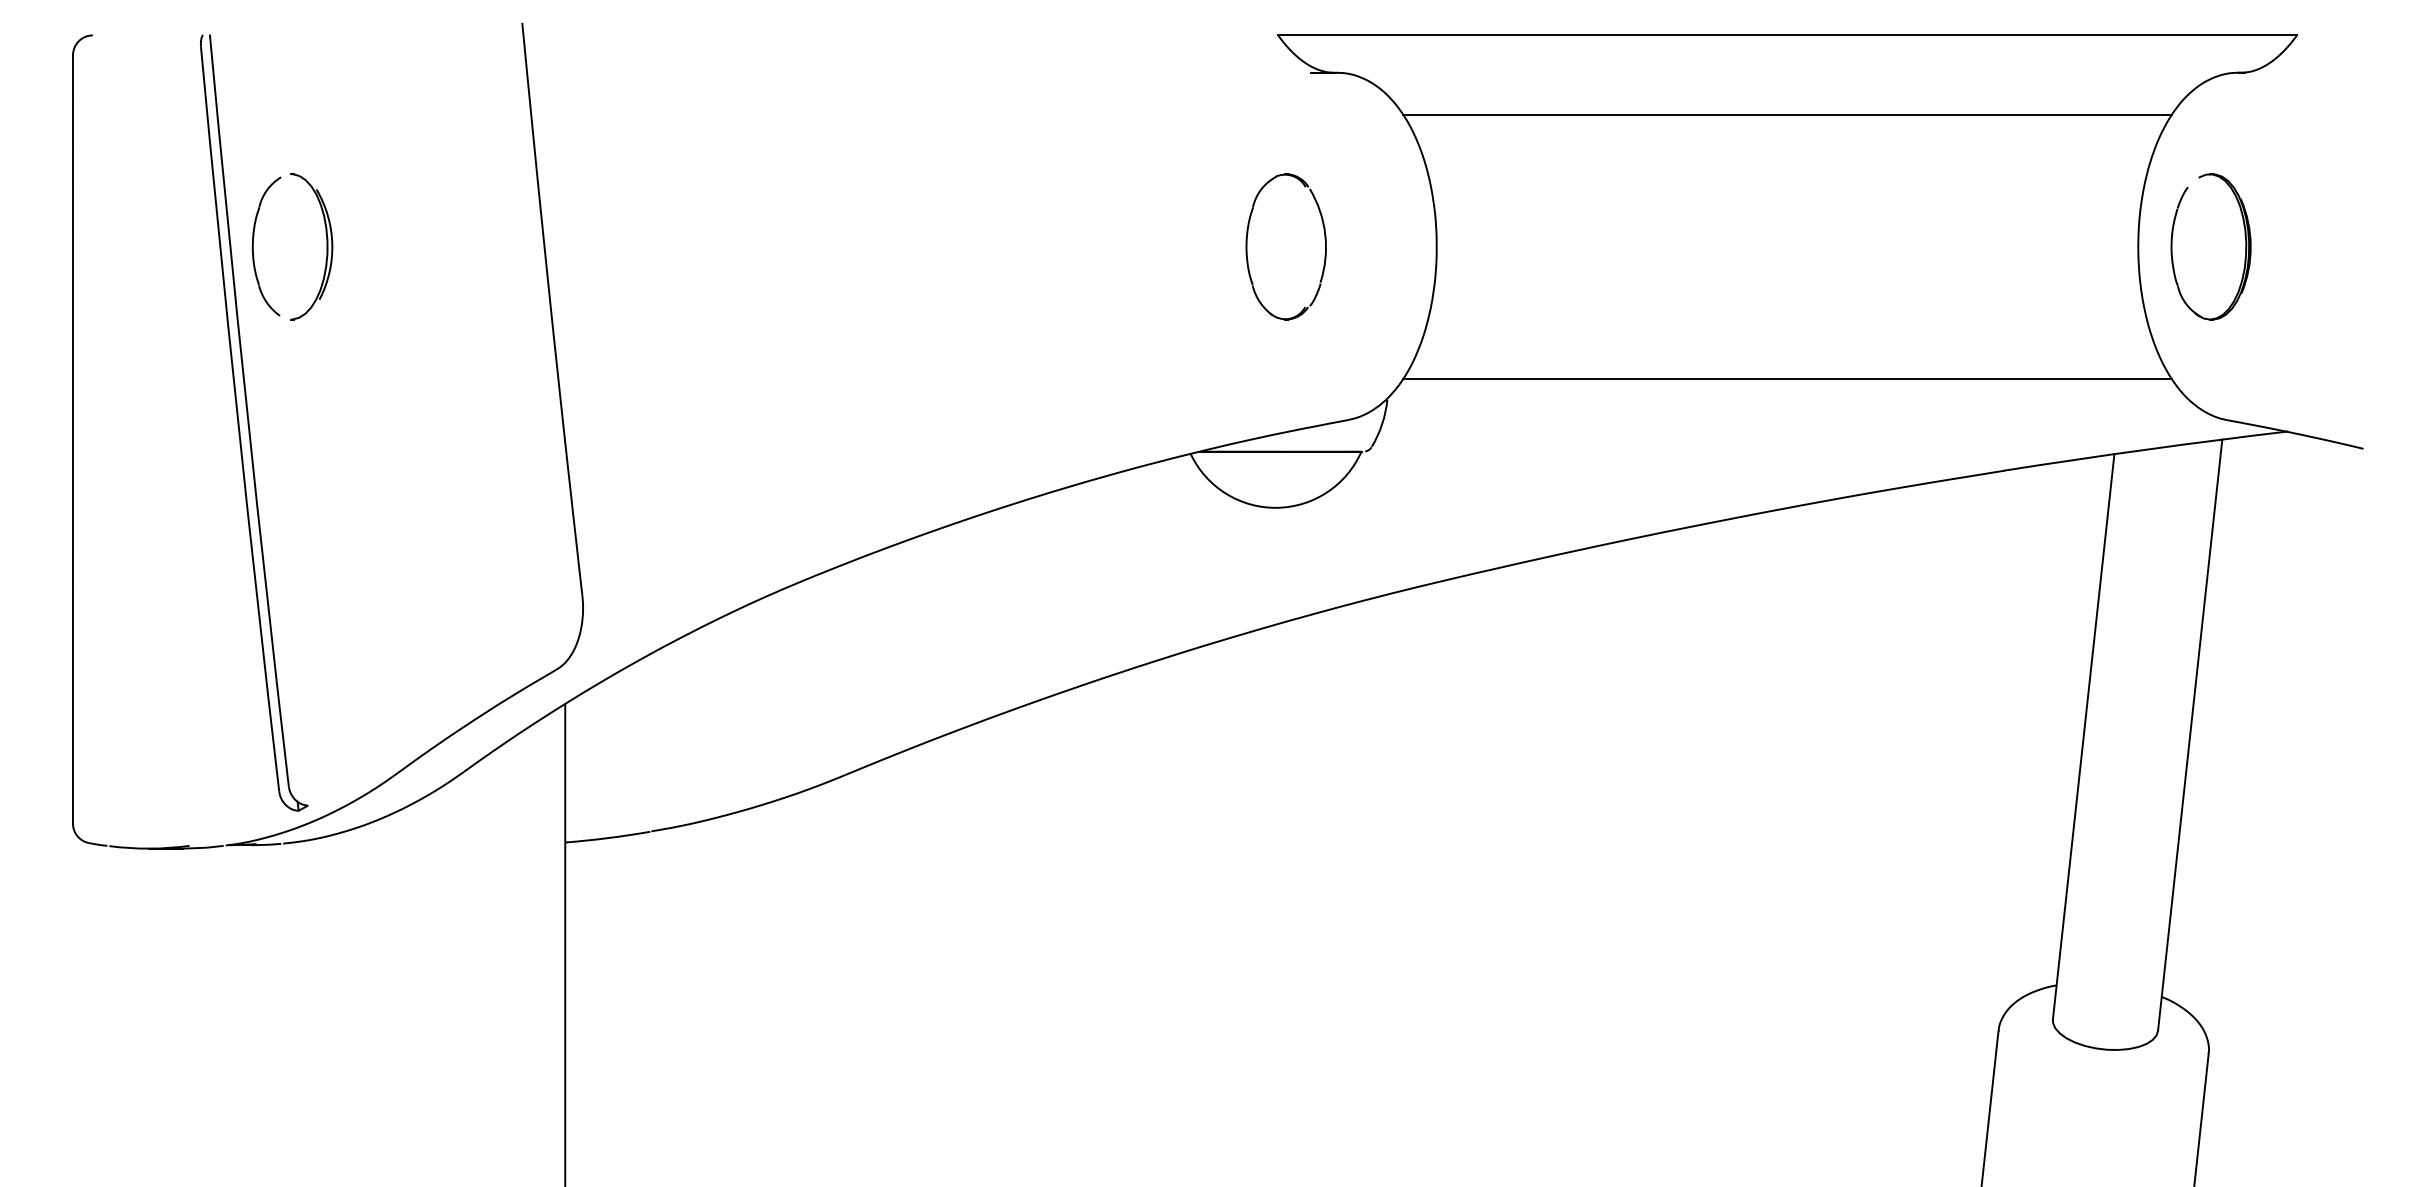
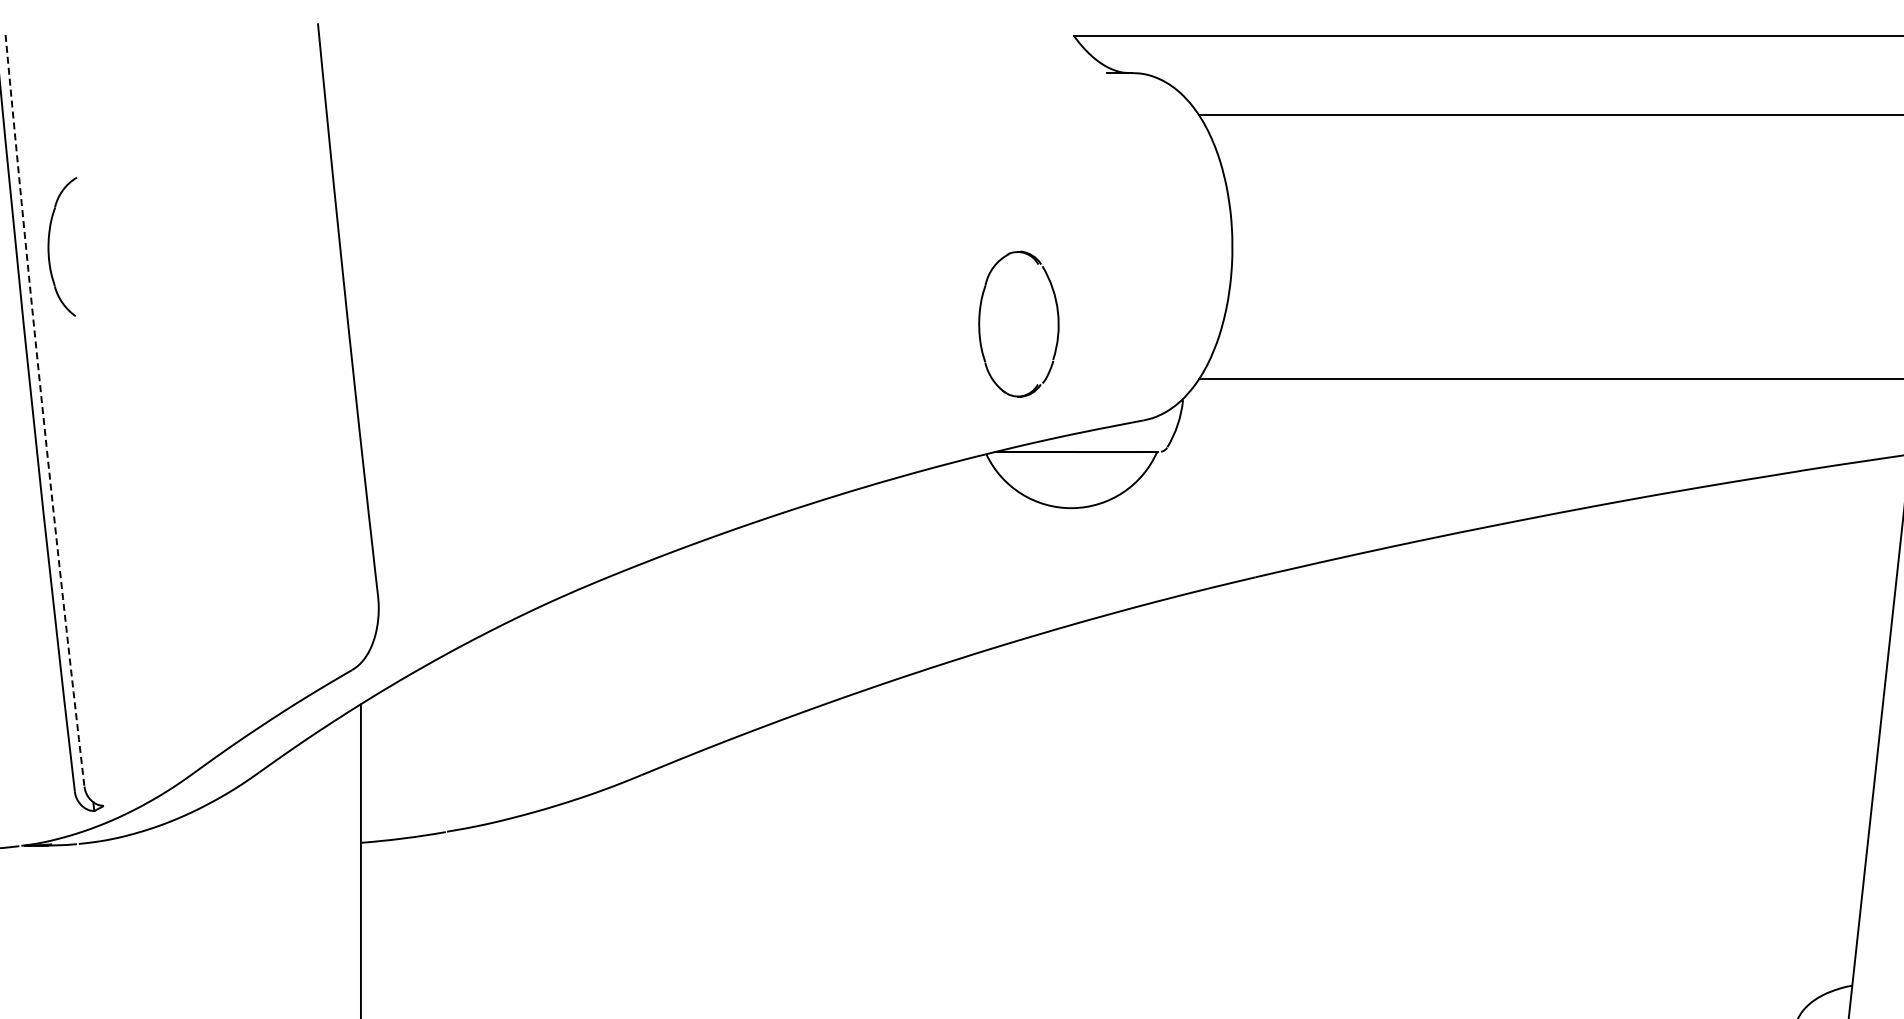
part: (326, 246) -> (122, 246), removed
part: (1247, 246) -> (980, 323), moved
arc: (247, 410) -> (43, 410), solid -> dashed

